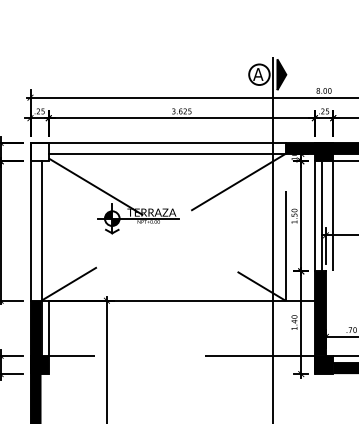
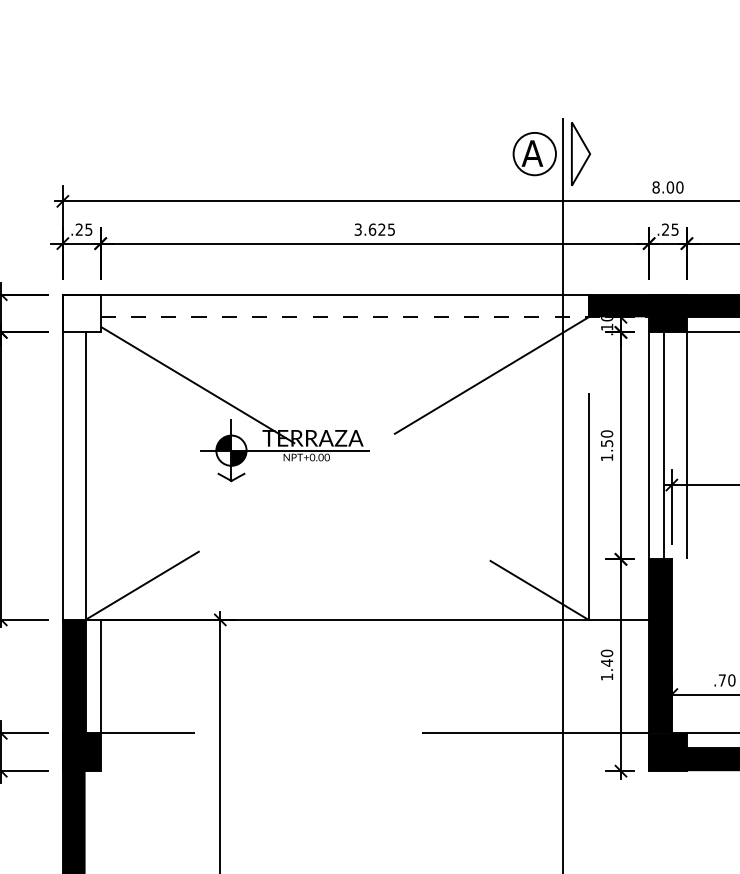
fill: (281, 74) -> (580, 153), removed
line: (182, 153) -> (376, 316), solid -> dashed

